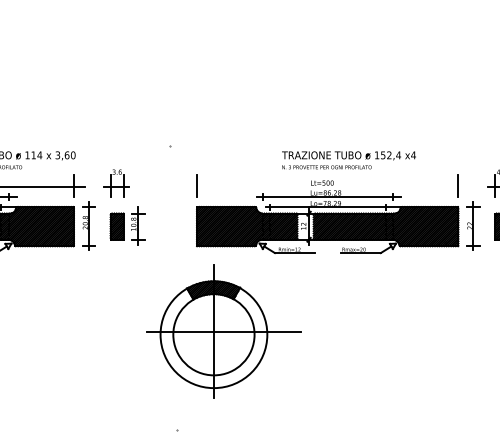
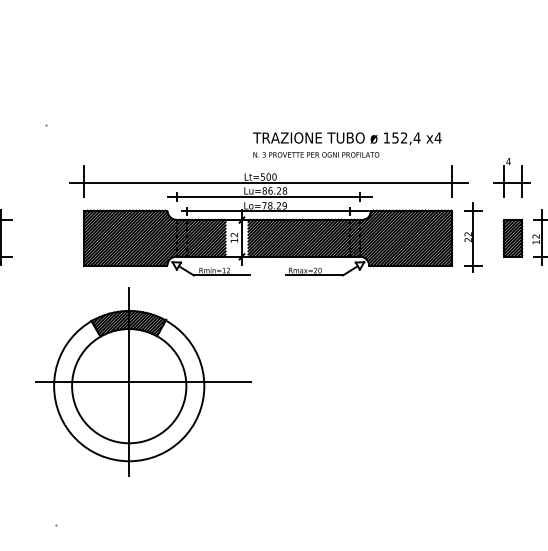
text: (348, 160) -> (346, 145), moved
line: (327, 187) -> (267, 183), added
part: (223, 331) -> (142, 381), moved

